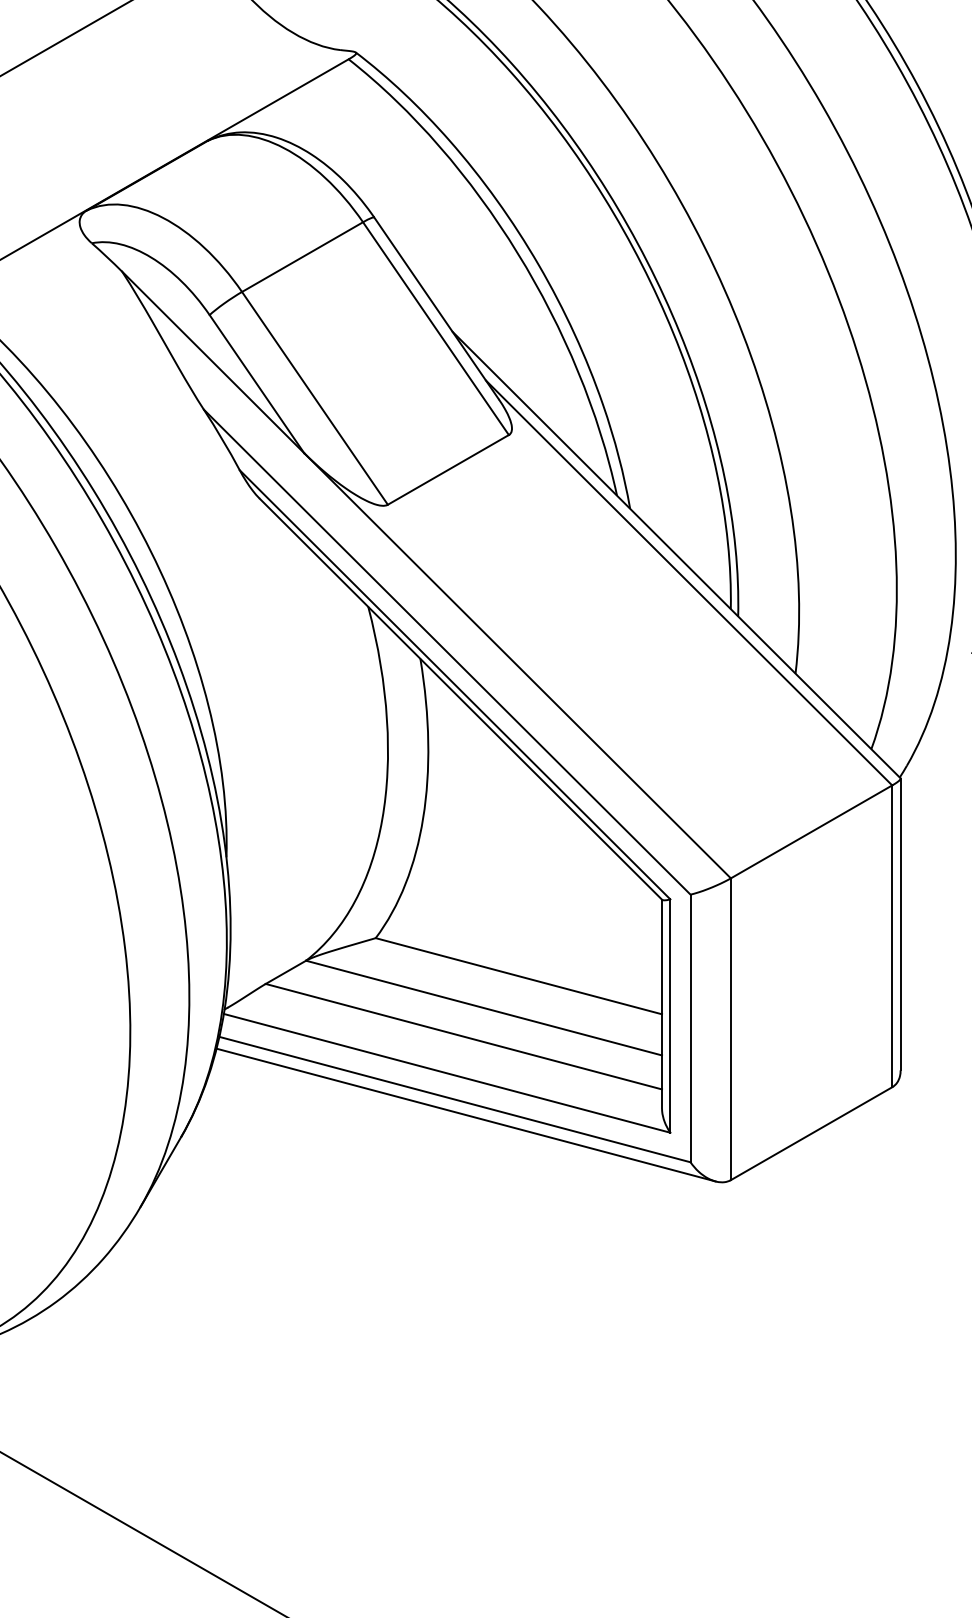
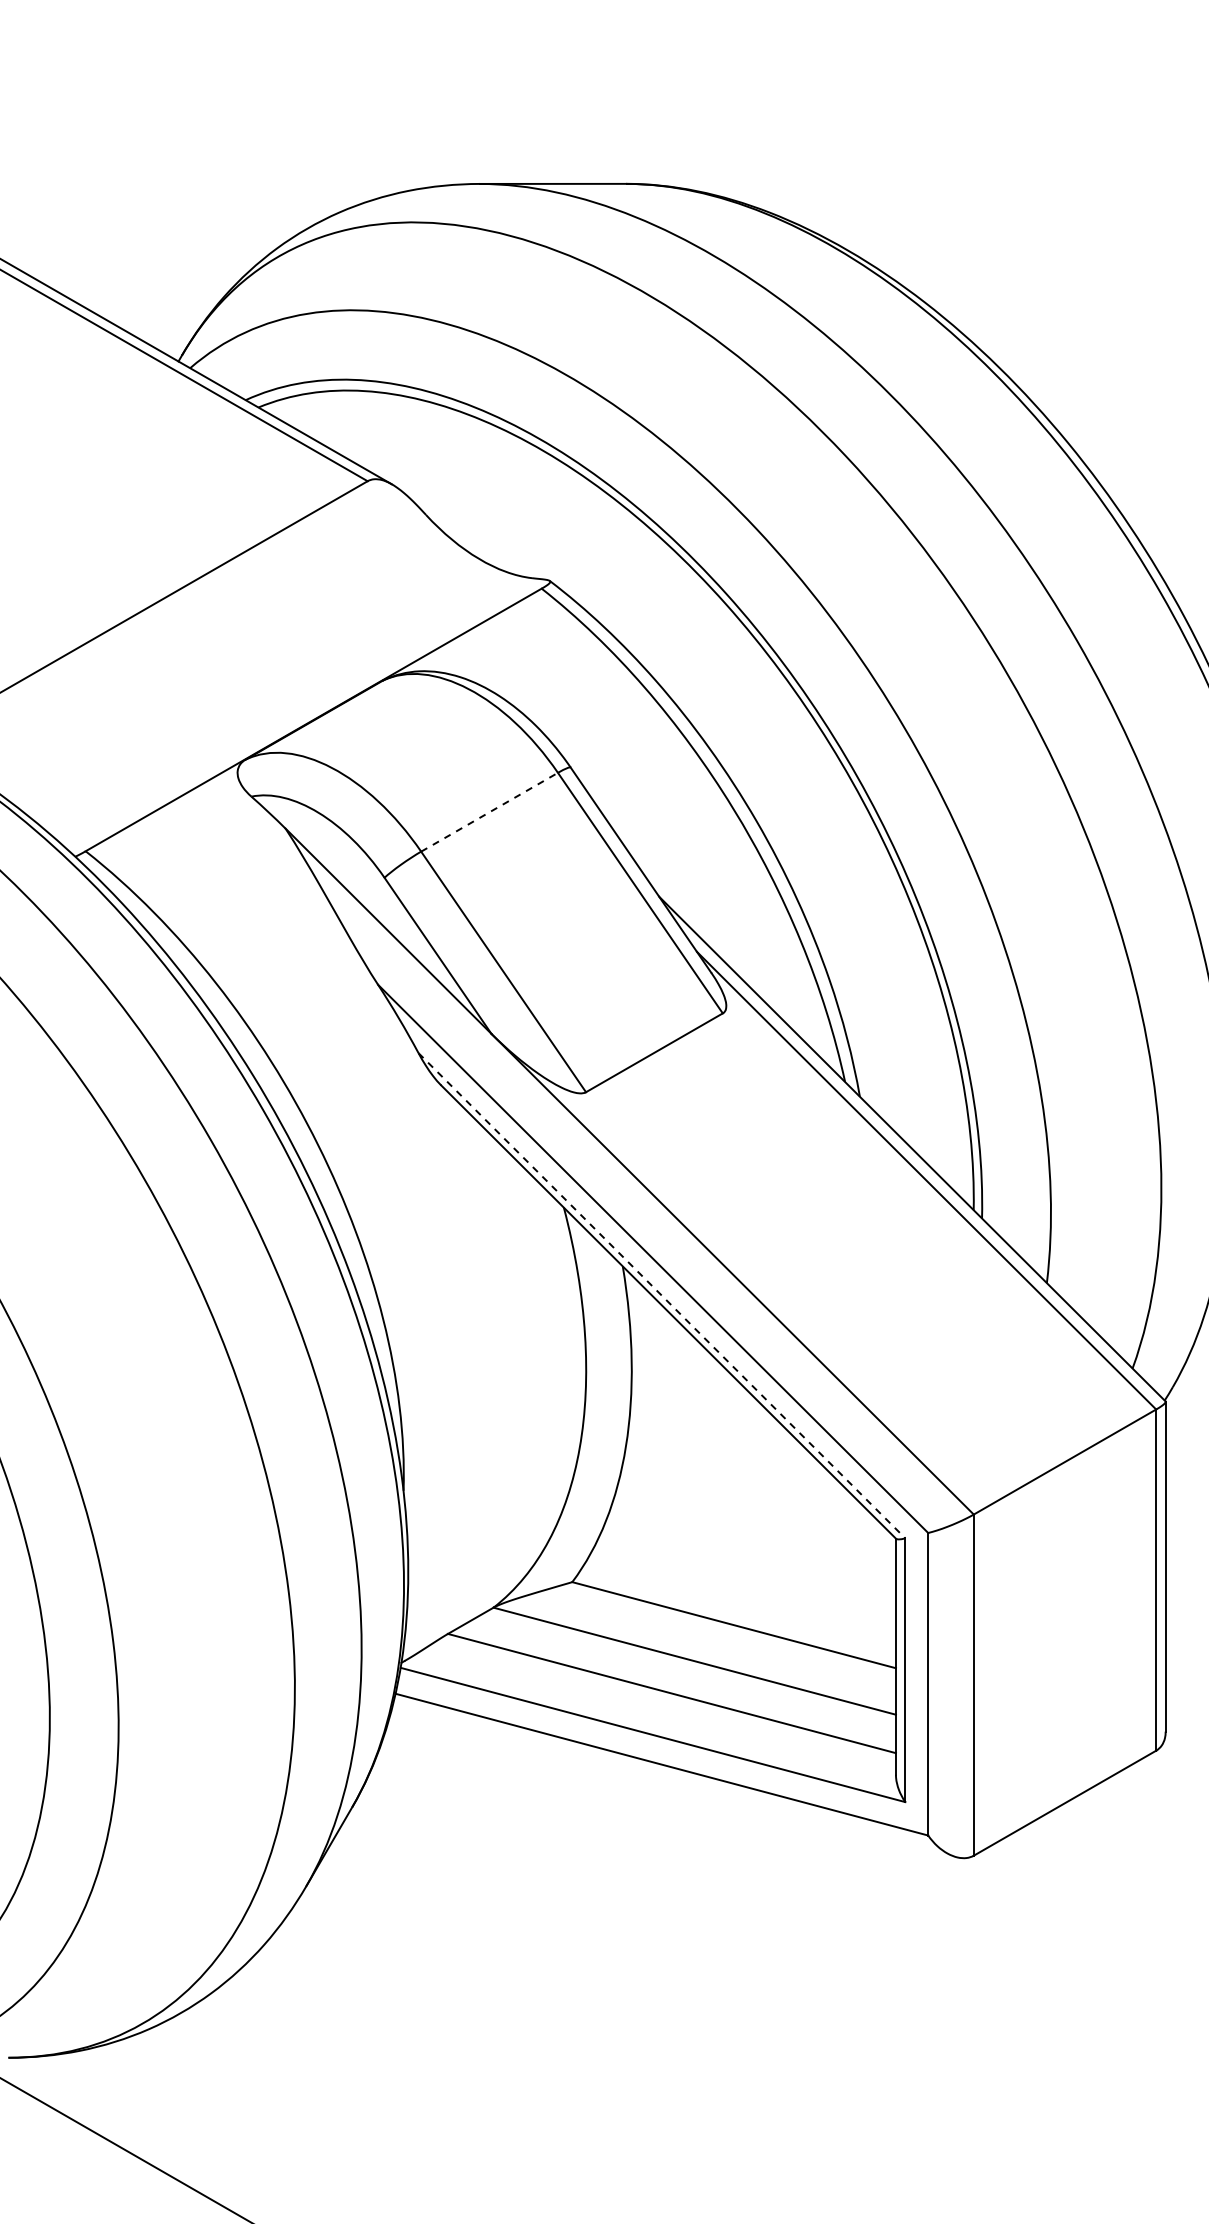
line: (302, 257) -> (489, 812), solid -> dashed
line: (454, 684) -> (661, 1295), solid -> dashed
line: (466, 1115) -> (674, 1782), removed

